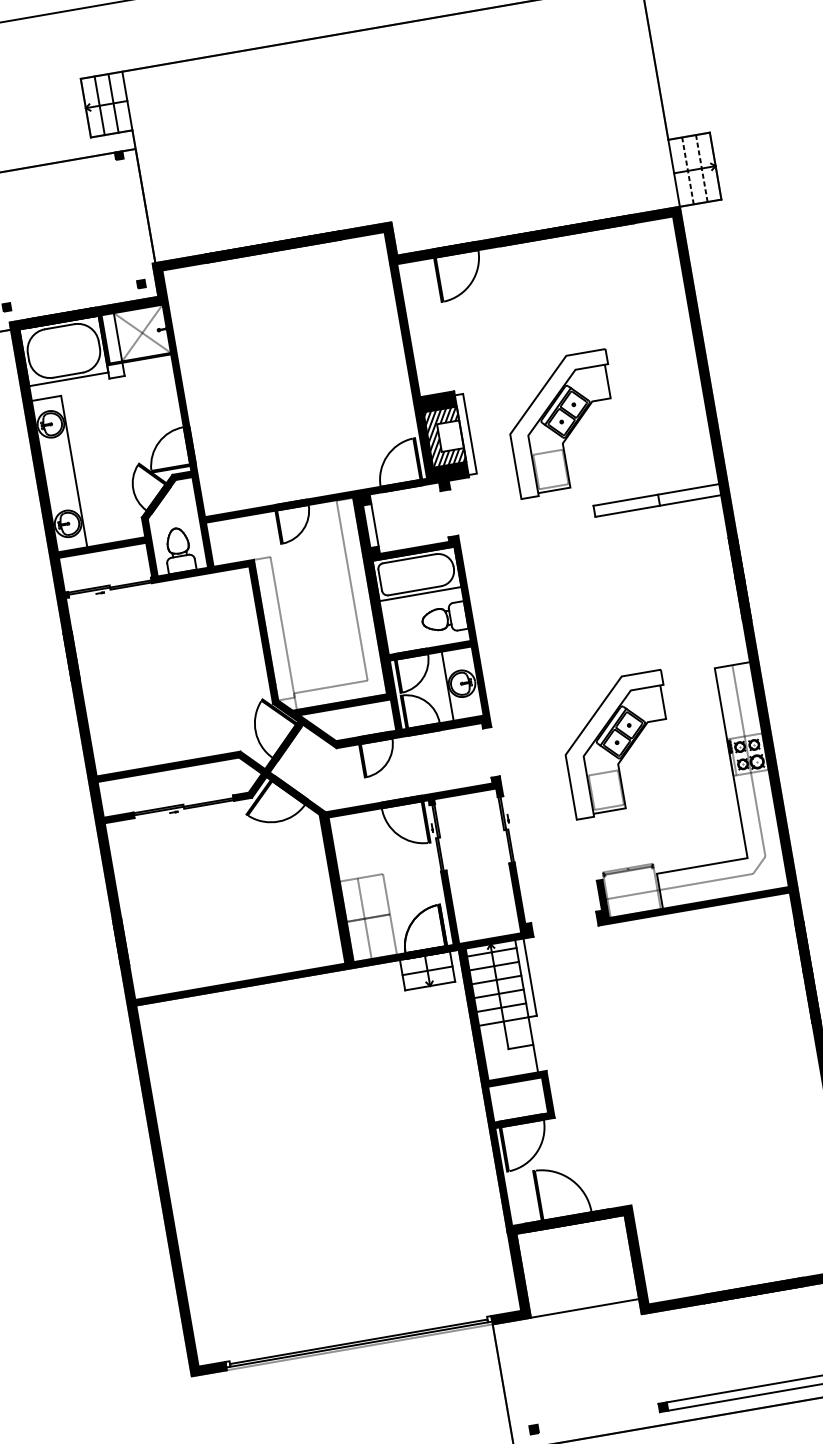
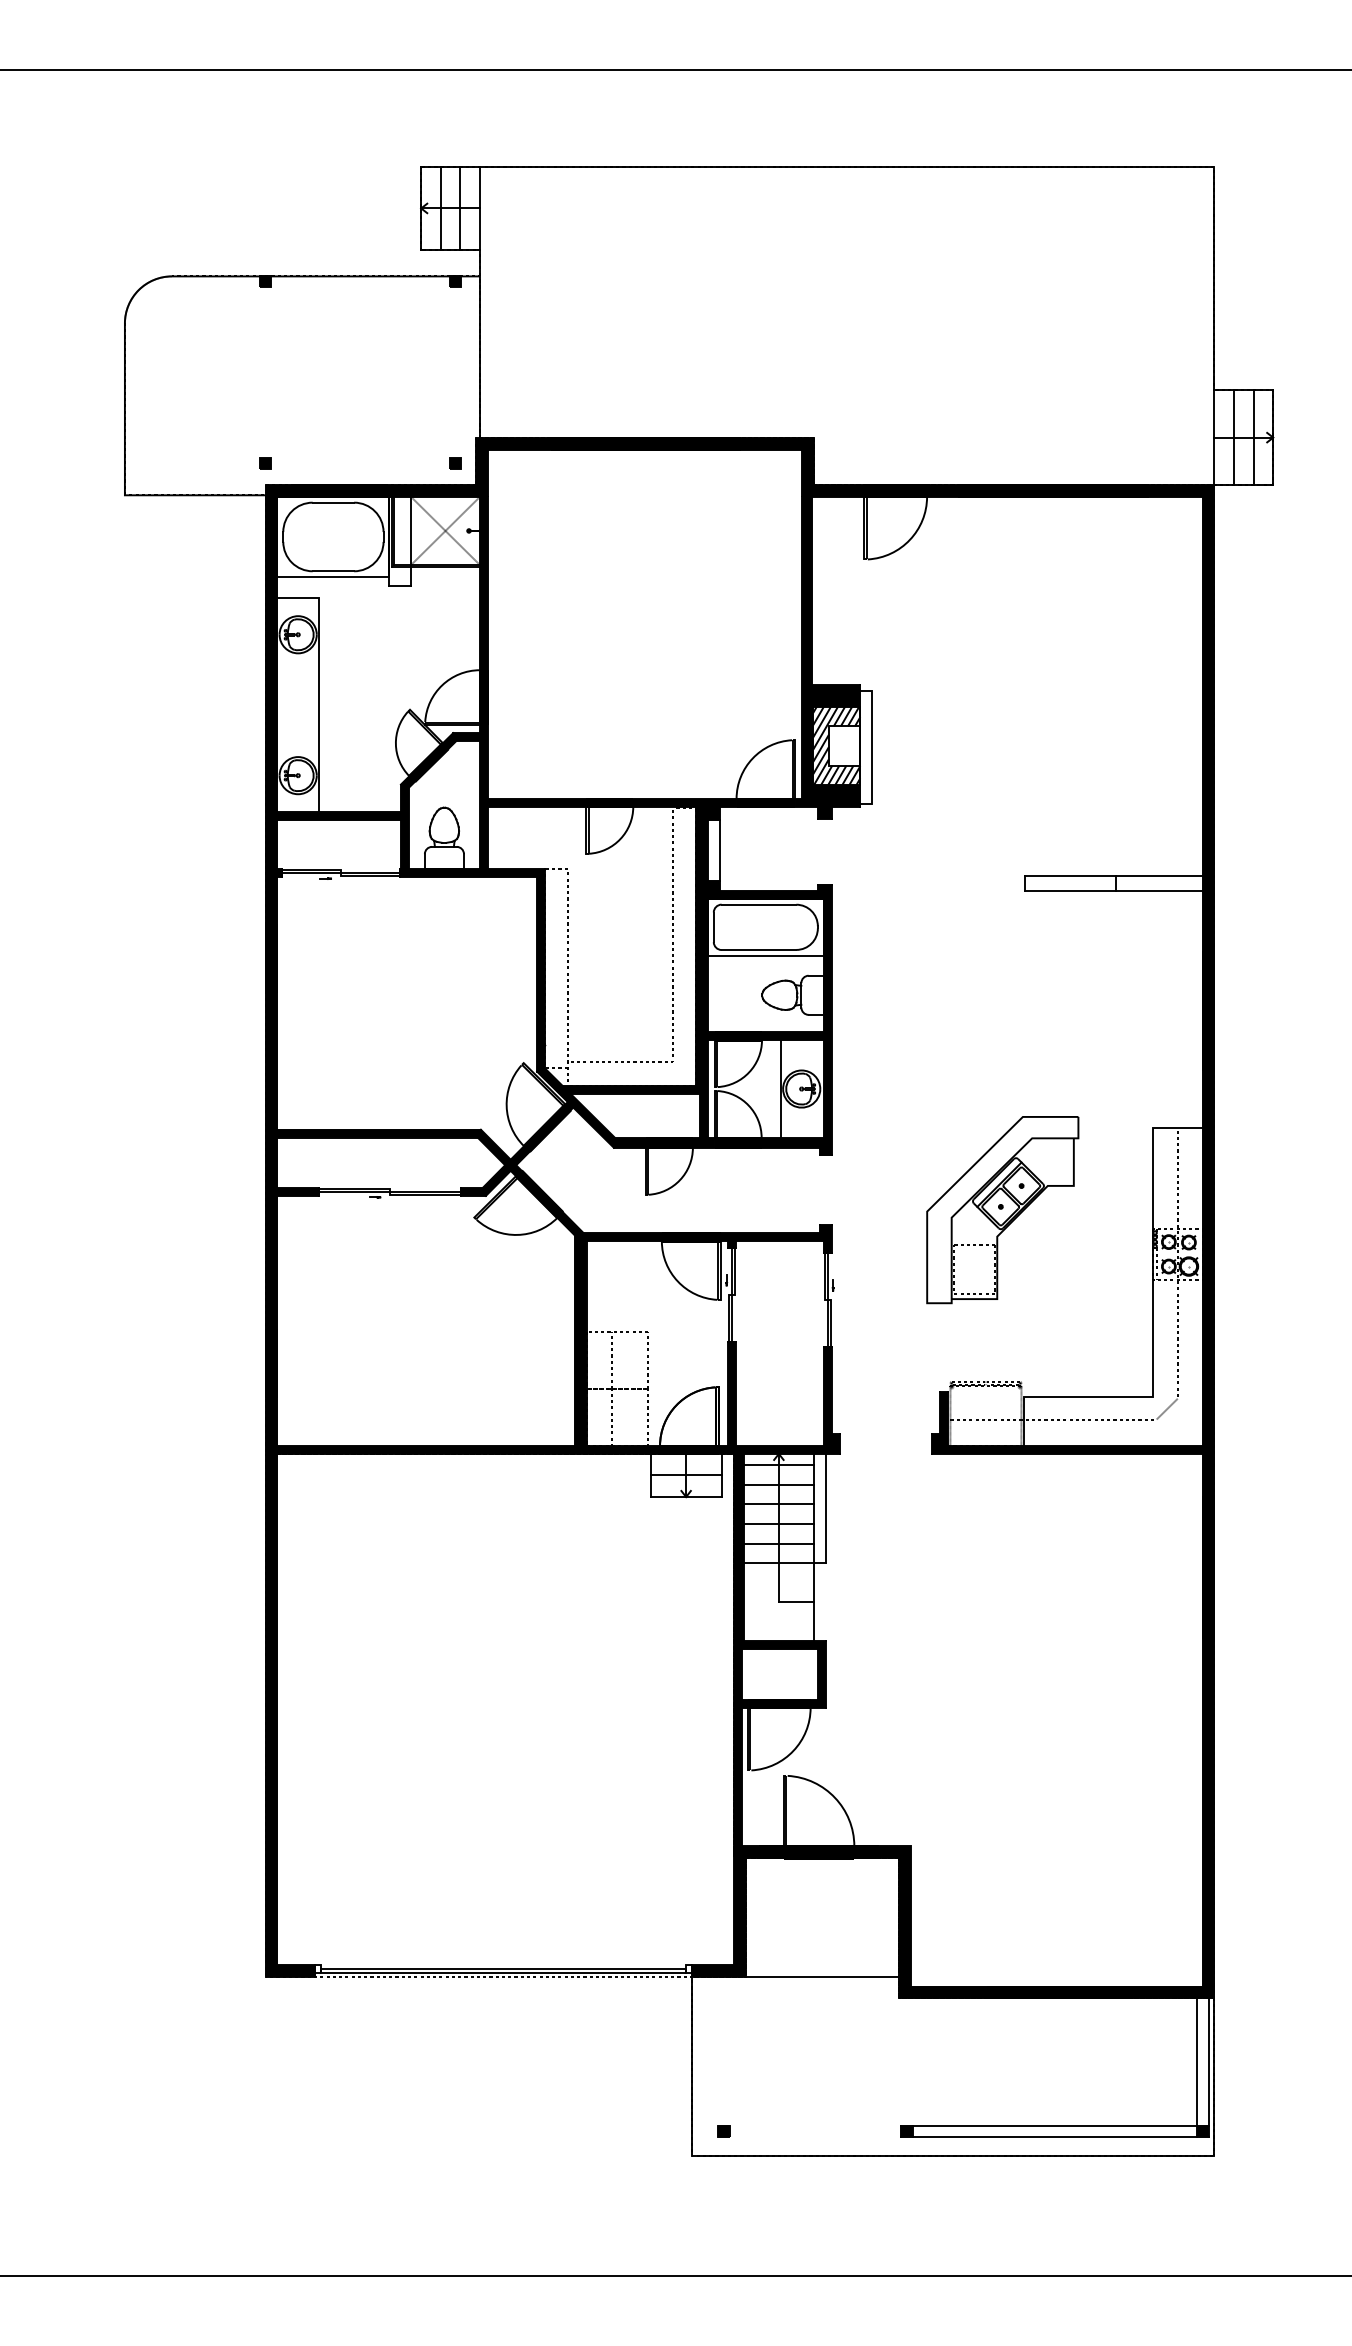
line: (701, 168) -> (1253, 437), dashed -> solid
line: (688, 170) -> (1234, 437), dashed -> solid
part: (563, 424) -> (1002, 756), removed

